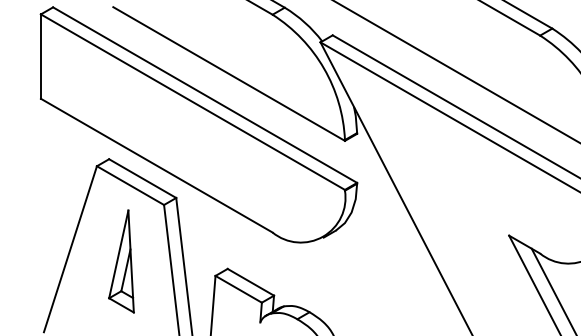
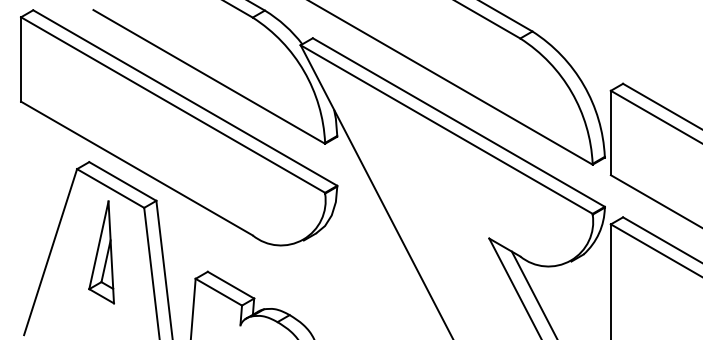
part: (121, 261) -> (101, 252), moved

